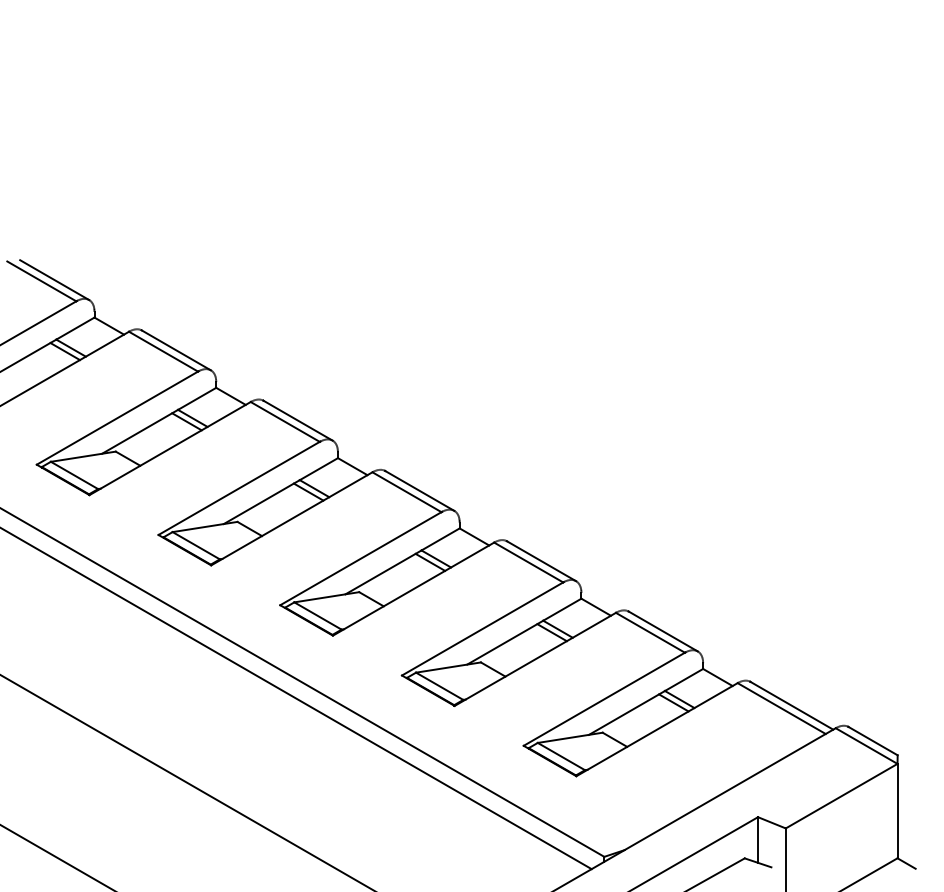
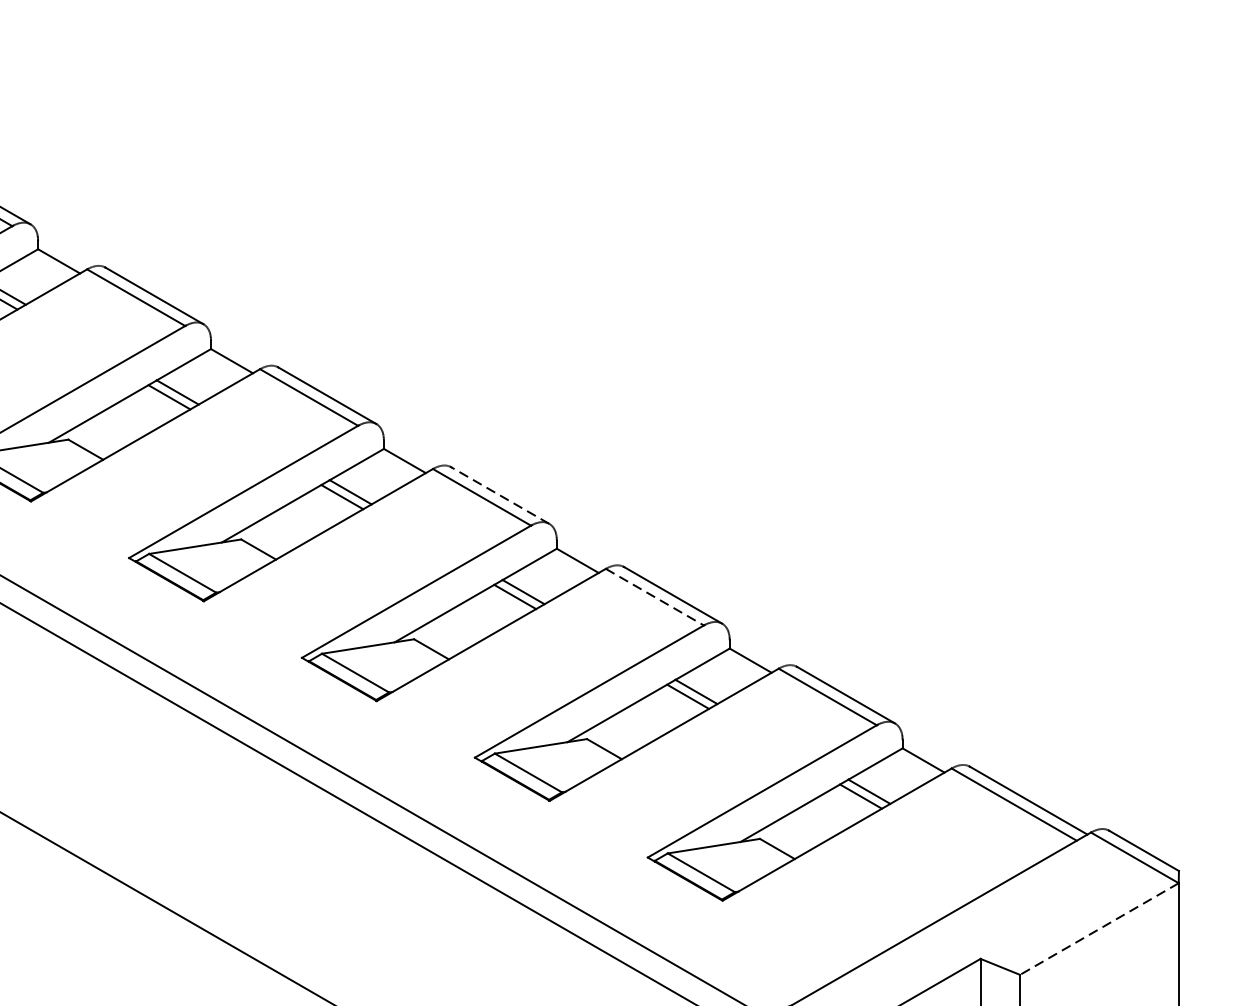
line: (419, 490) -> (499, 494), solid -> dashed
line: (528, 562) -> (654, 597), solid -> dashed
line: (841, 796) -> (1099, 929), solid -> dashed

